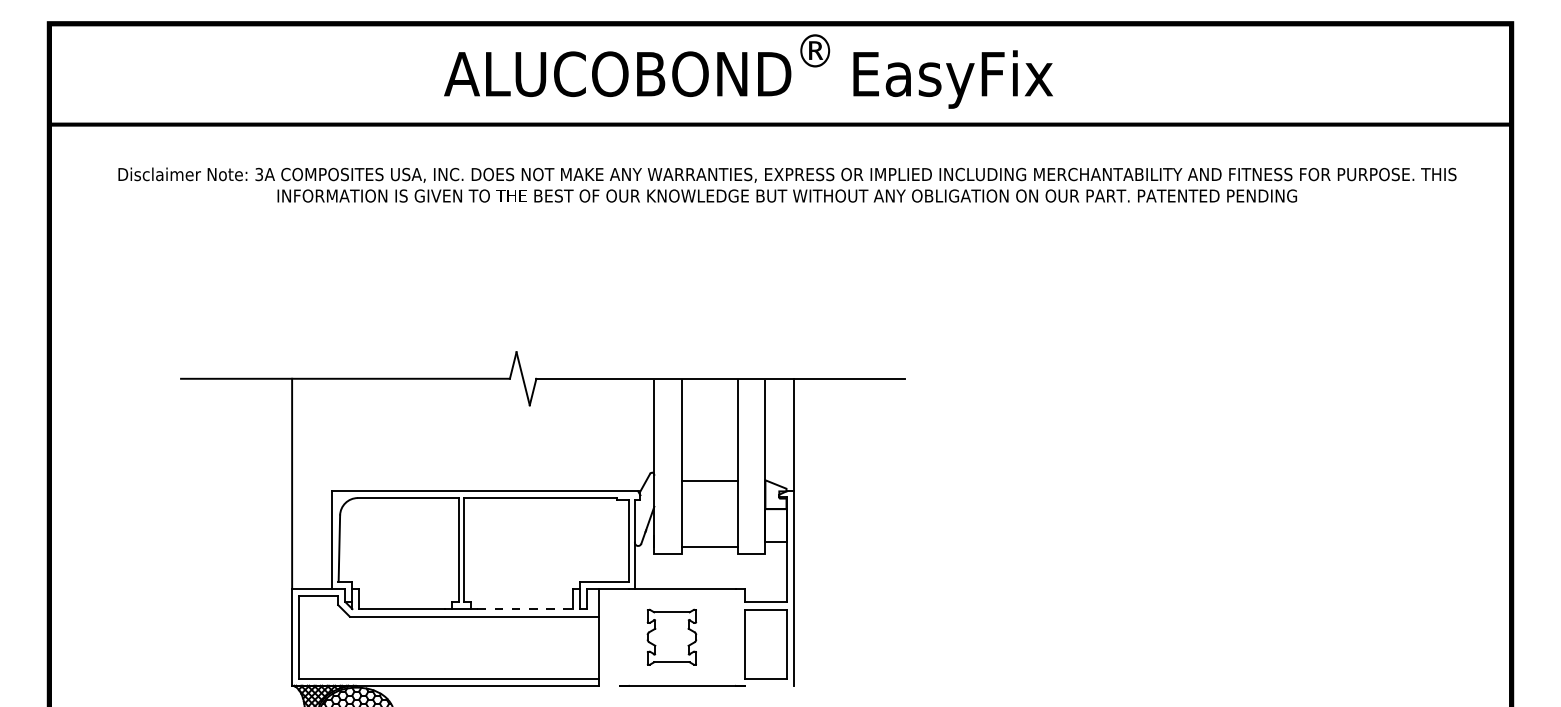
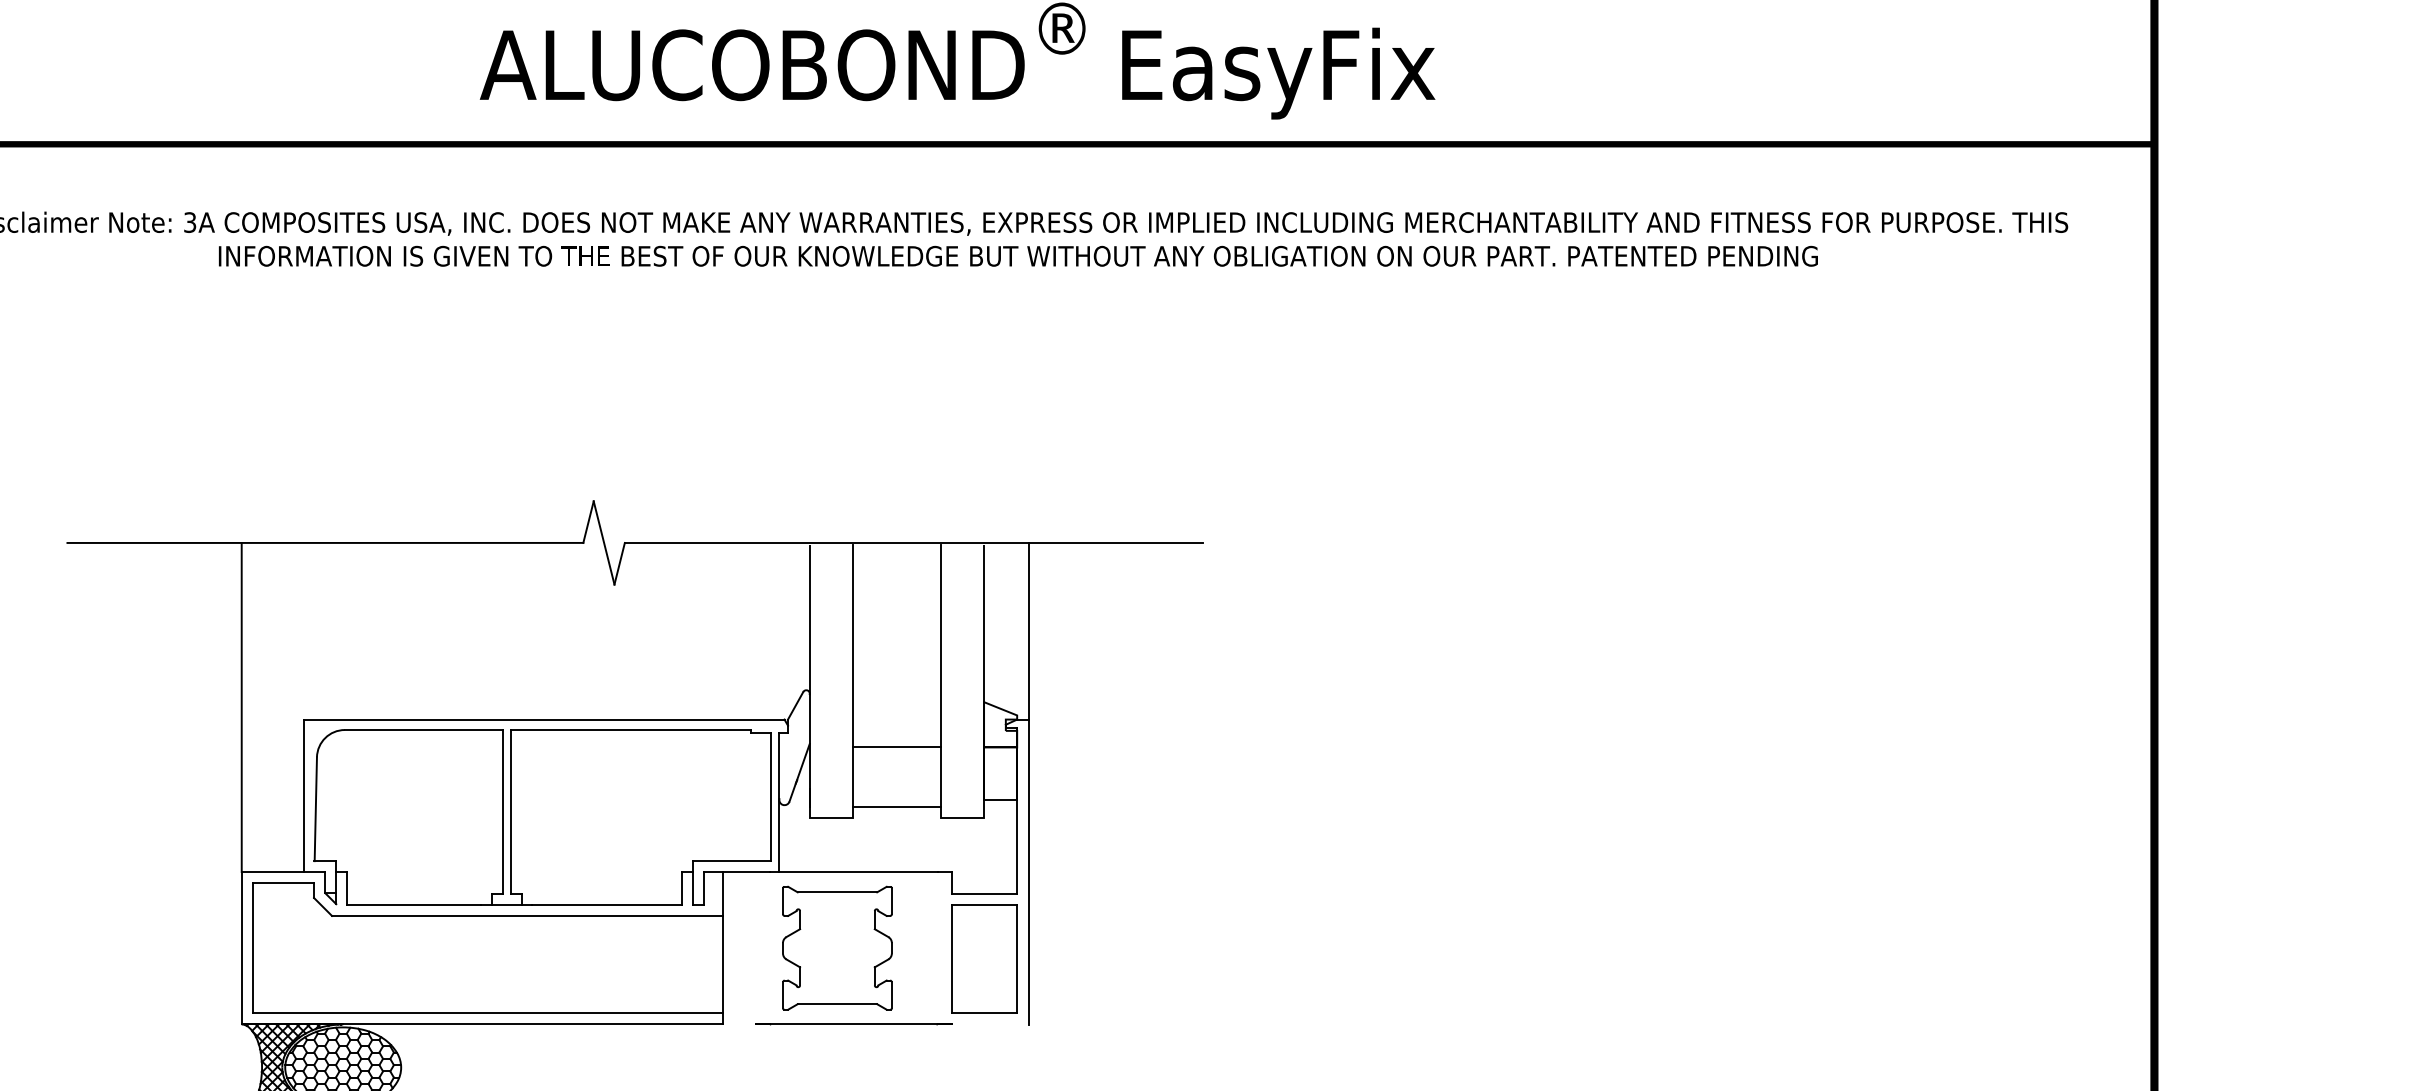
line: (709, 480) -> (896, 746), moved
line: (525, 609) -> (607, 904), dashed -> solid
part: (671, 637) -> (836, 948), size x1.43

